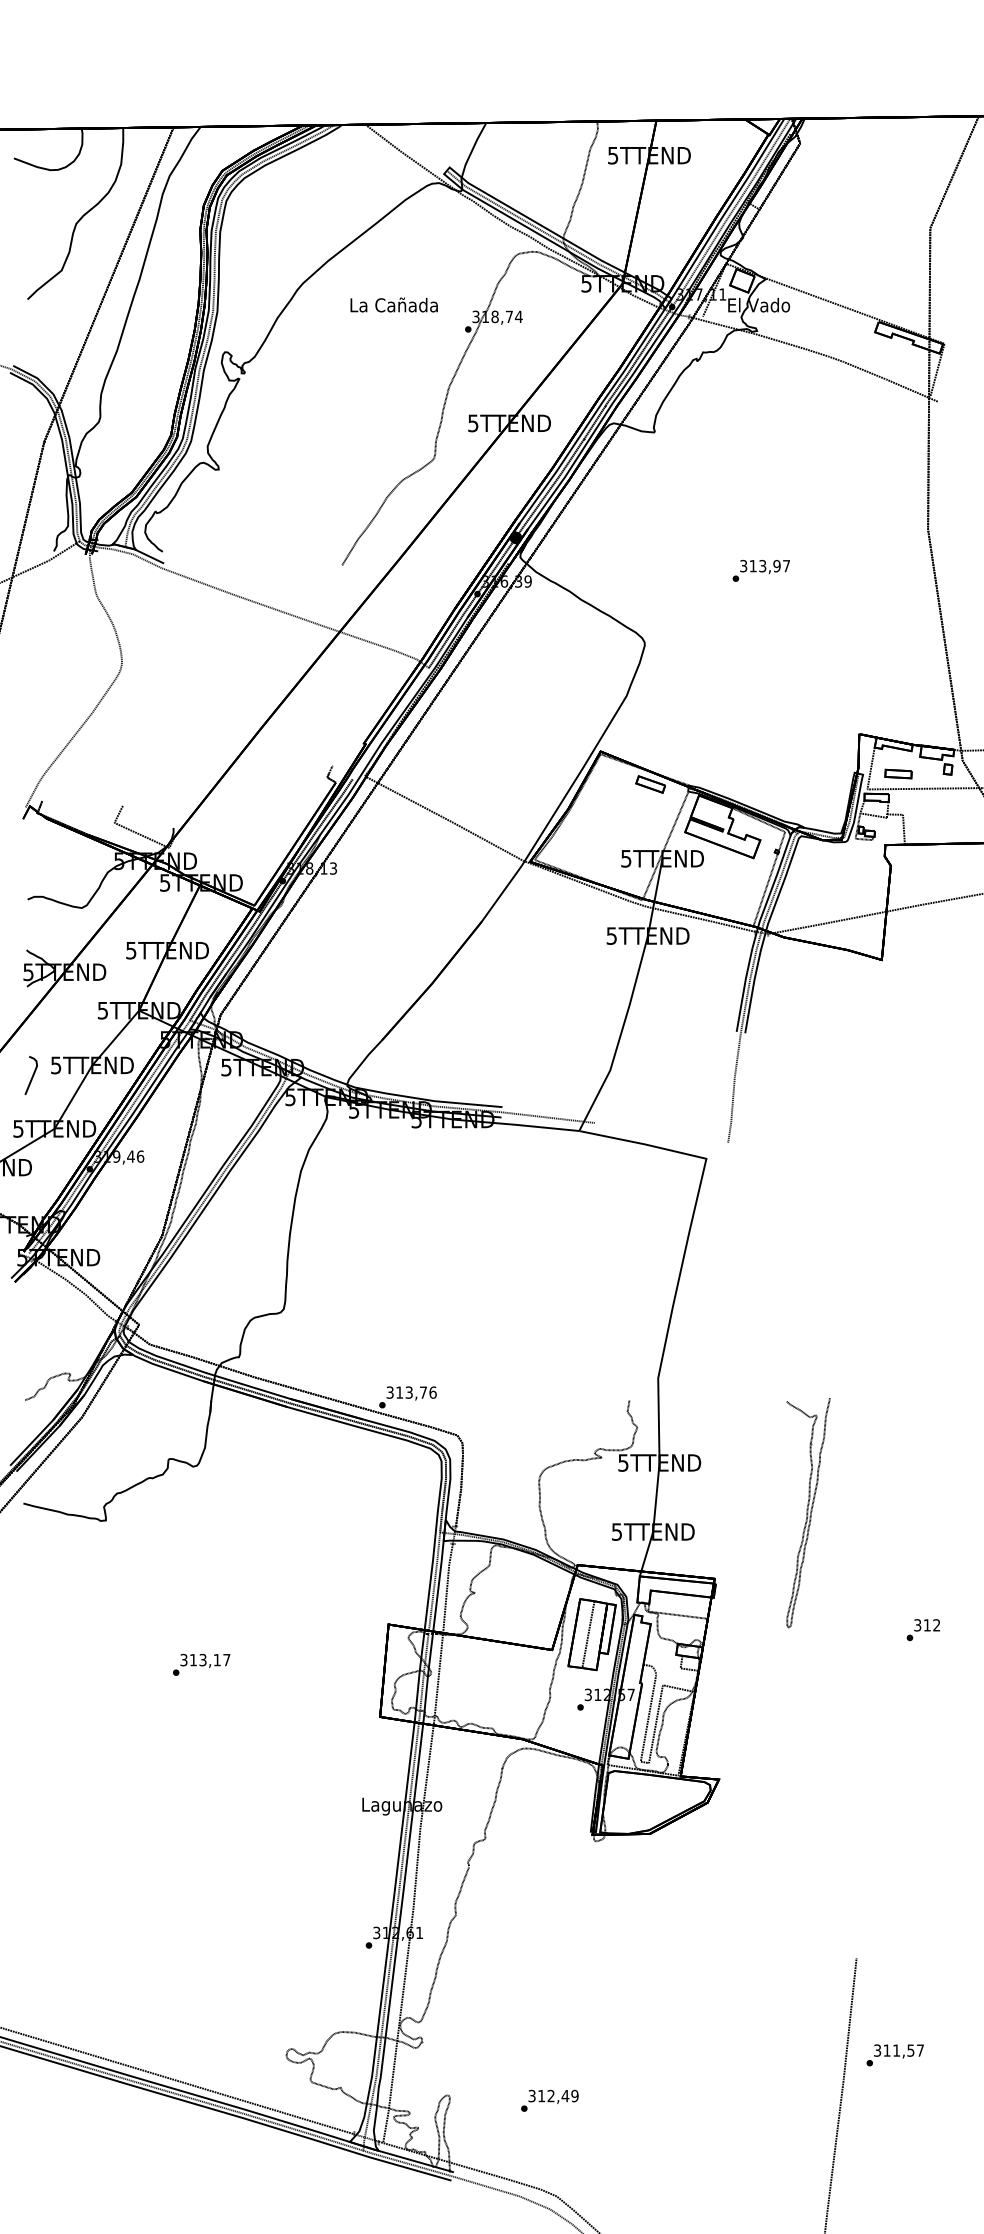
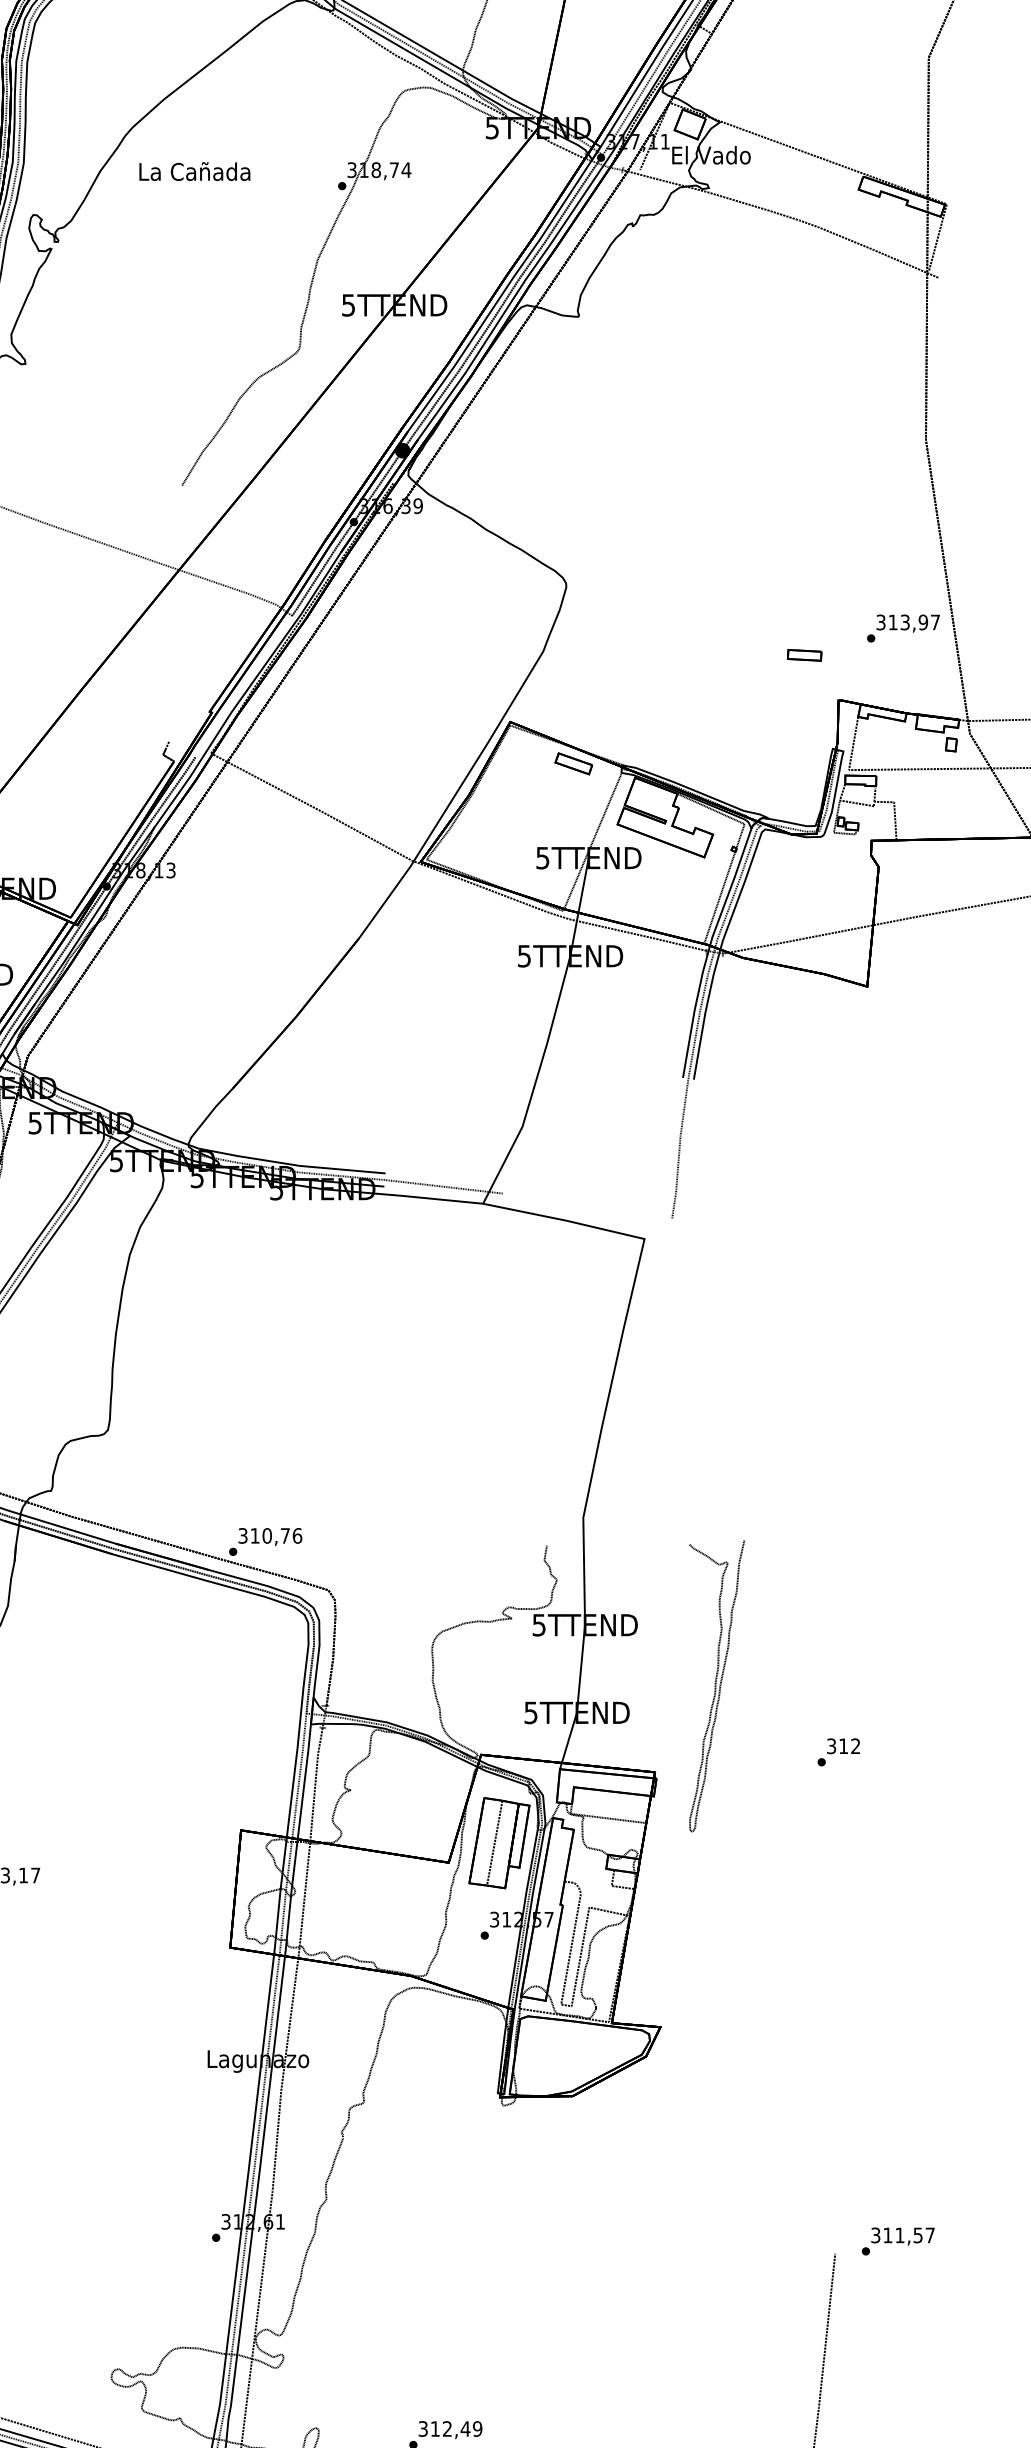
text: (393, 304) -> (193, 170), moved
text: (760, 570) -> (902, 627), moved
part: (898, 773) -> (804, 654), moved
text: (408, 1392) -> (266, 1535), 313,76 -> 310,76
curve: (808, 1513) -> (717, 1686), moved
text: (922, 1630) -> (837, 1752), moved
text: (894, 2055) -> (897, 2241), moved

